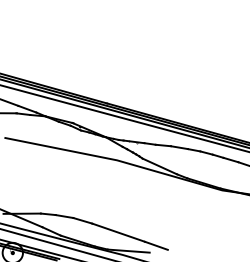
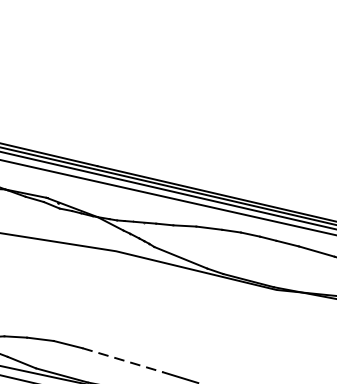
line: (118, 232) -> (122, 359), solid -> dashed

